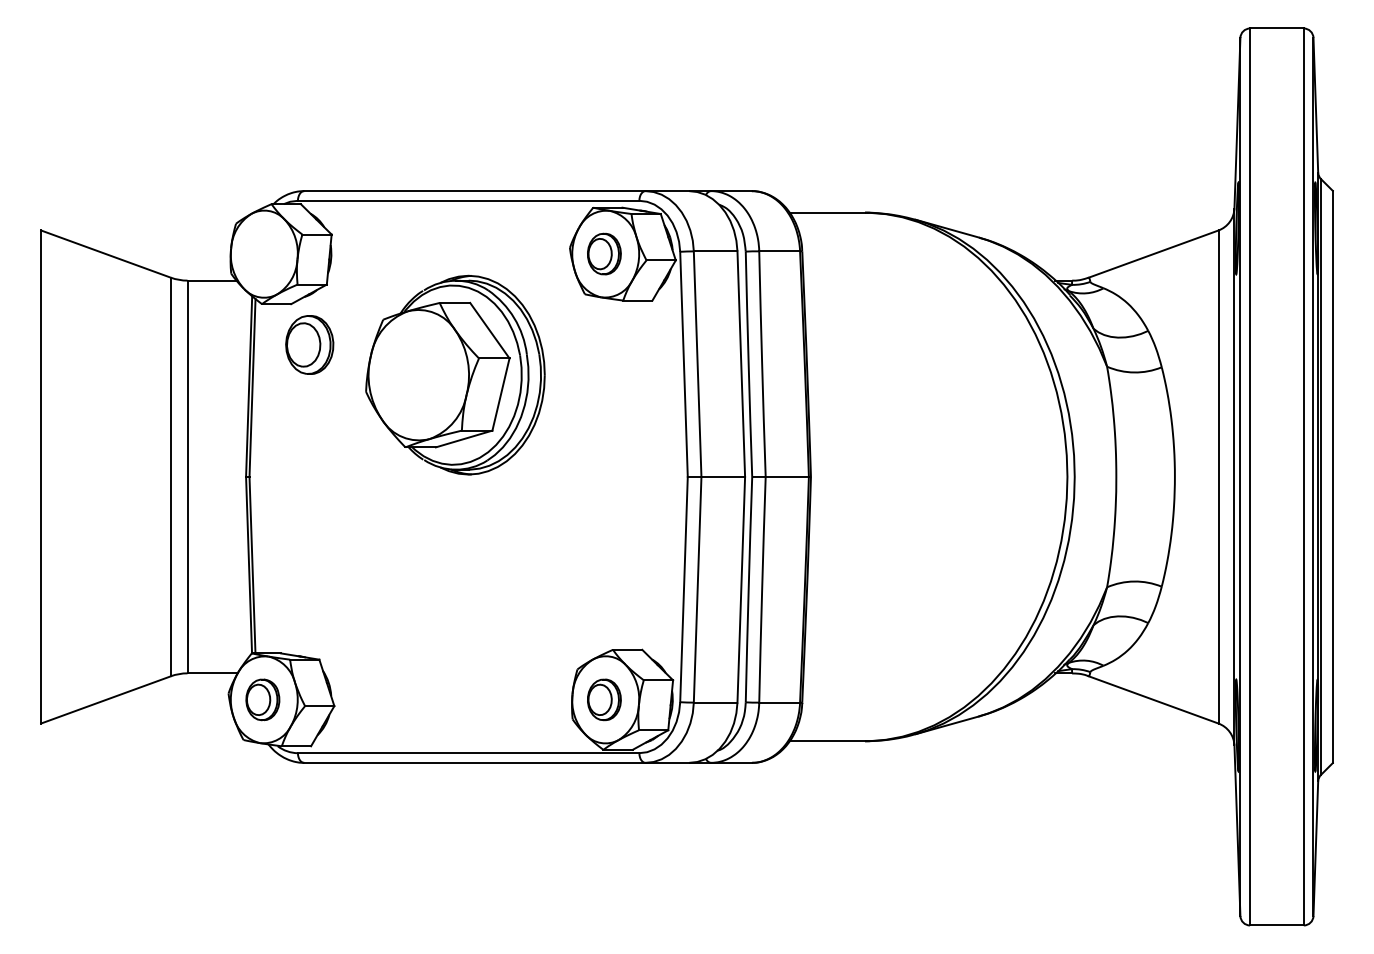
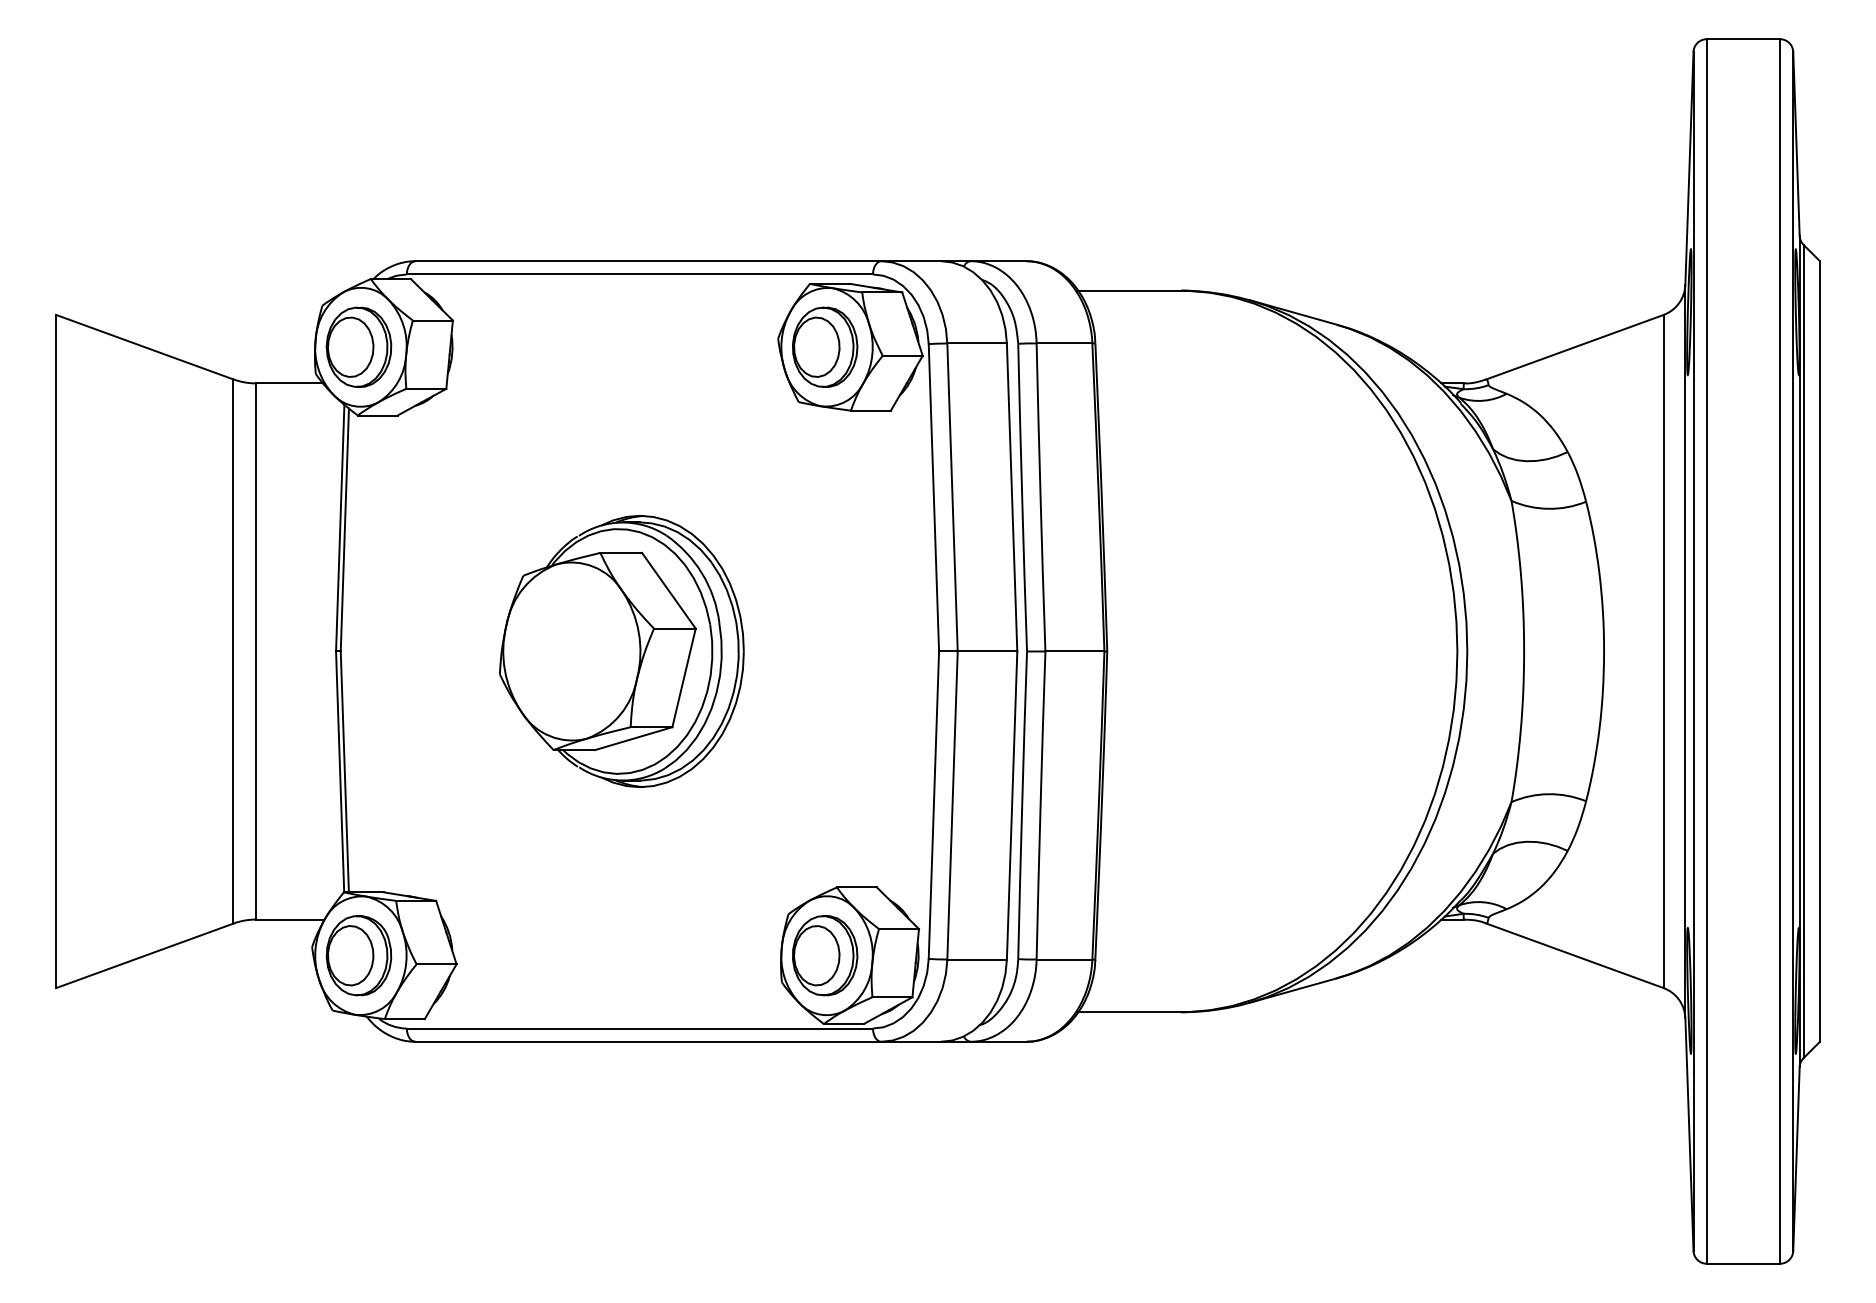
part: (604, 253) -> (825, 346), size x1.43
part: (309, 344) -> (358, 346), moved
part: (455, 374) -> (621, 650), moved
part: (262, 699) -> (358, 955), size x1.43
part: (604, 699) -> (825, 955), size x1.43

